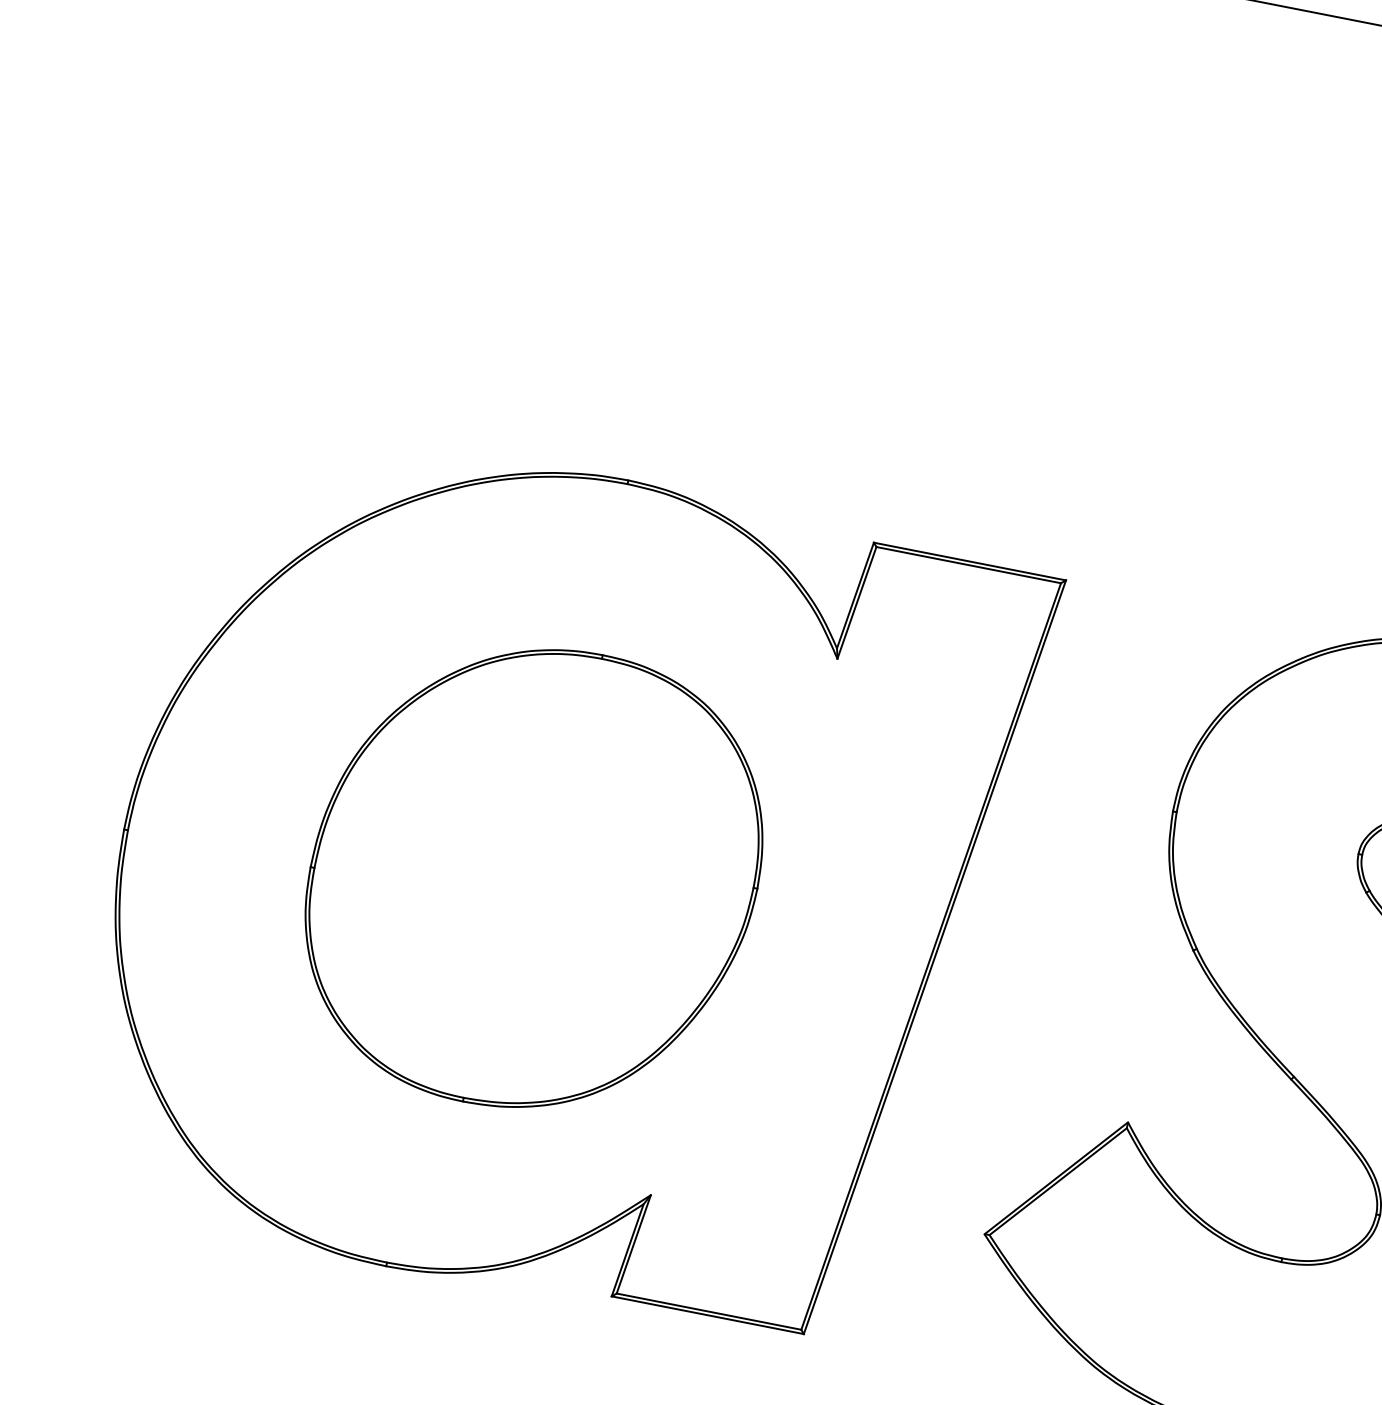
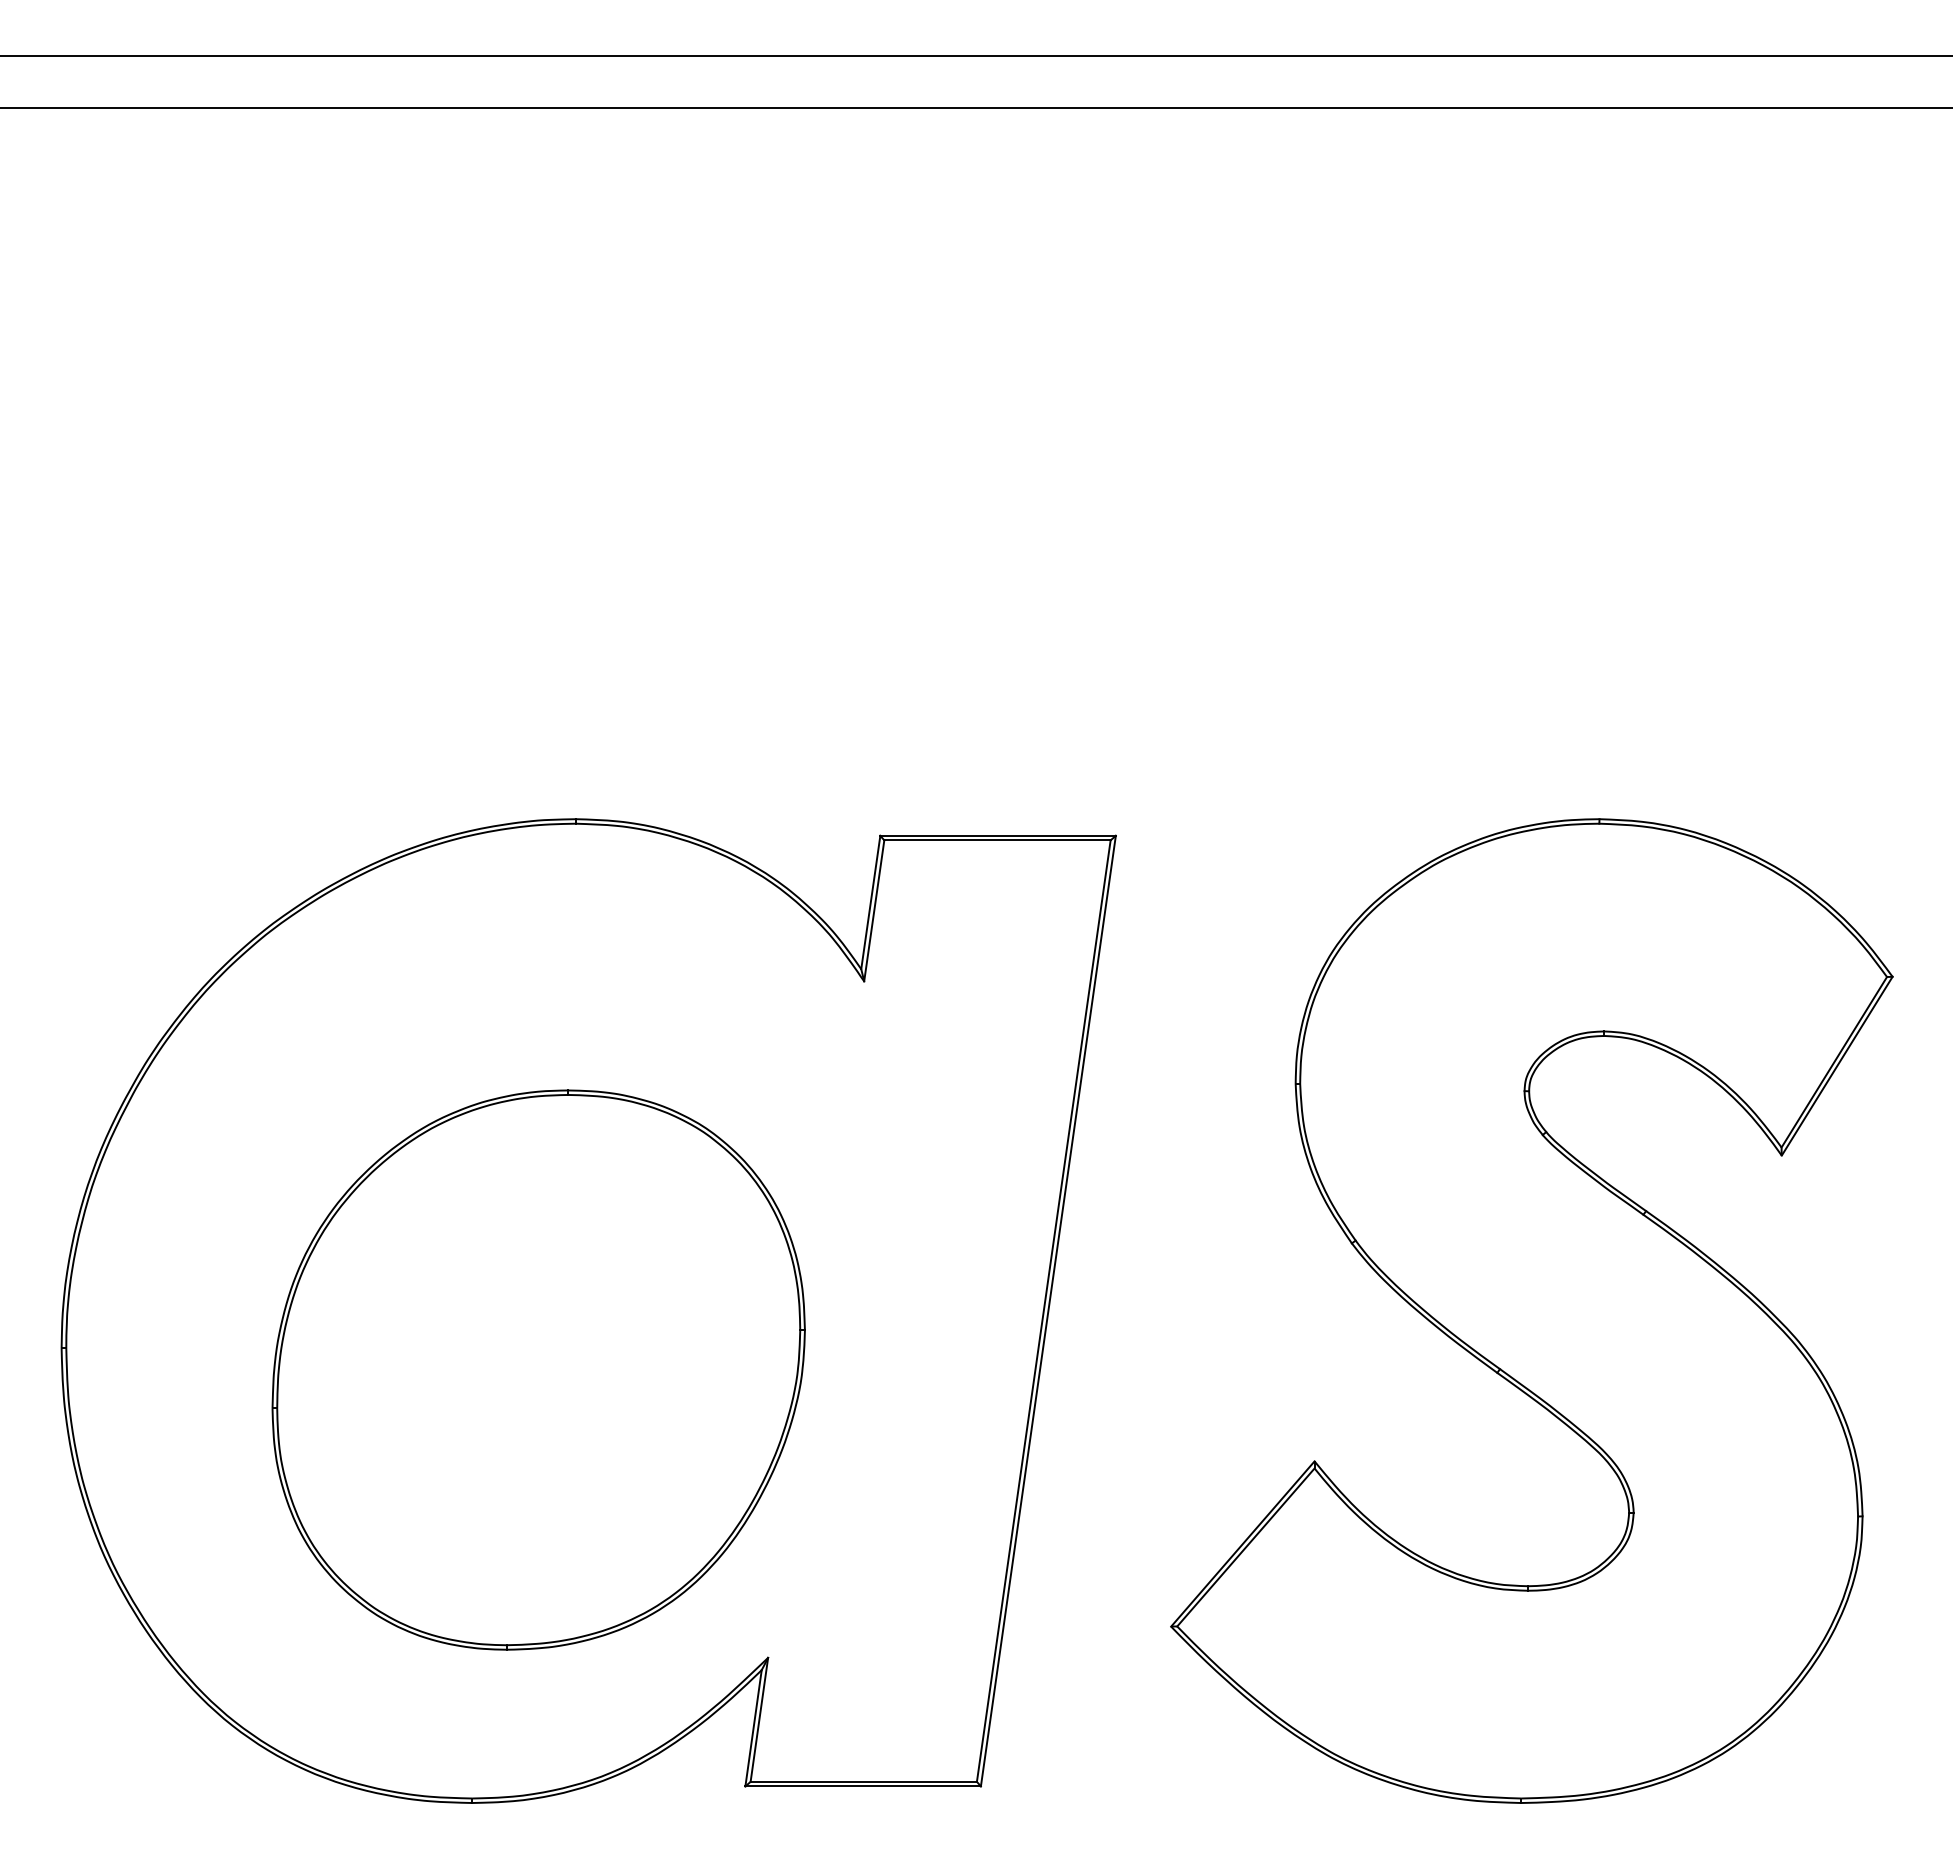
part: (533, 878) -> (538, 1369), moved

